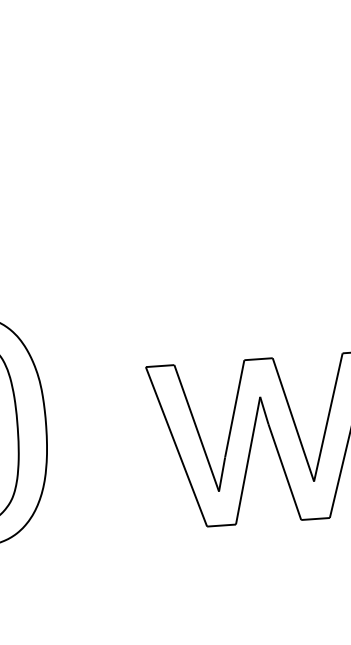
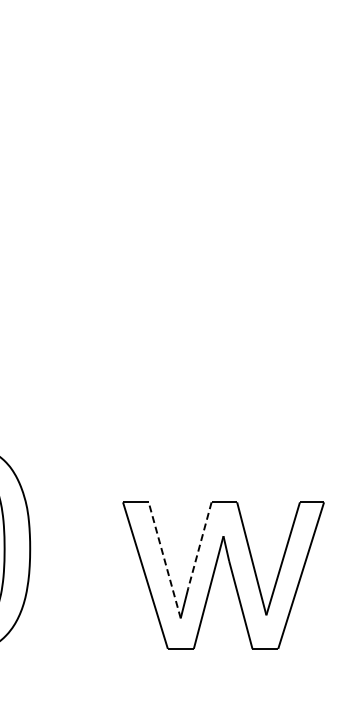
line: (234, 409) -> (199, 545), solid -> dashed
line: (196, 428) -> (164, 560), solid -> dashed

